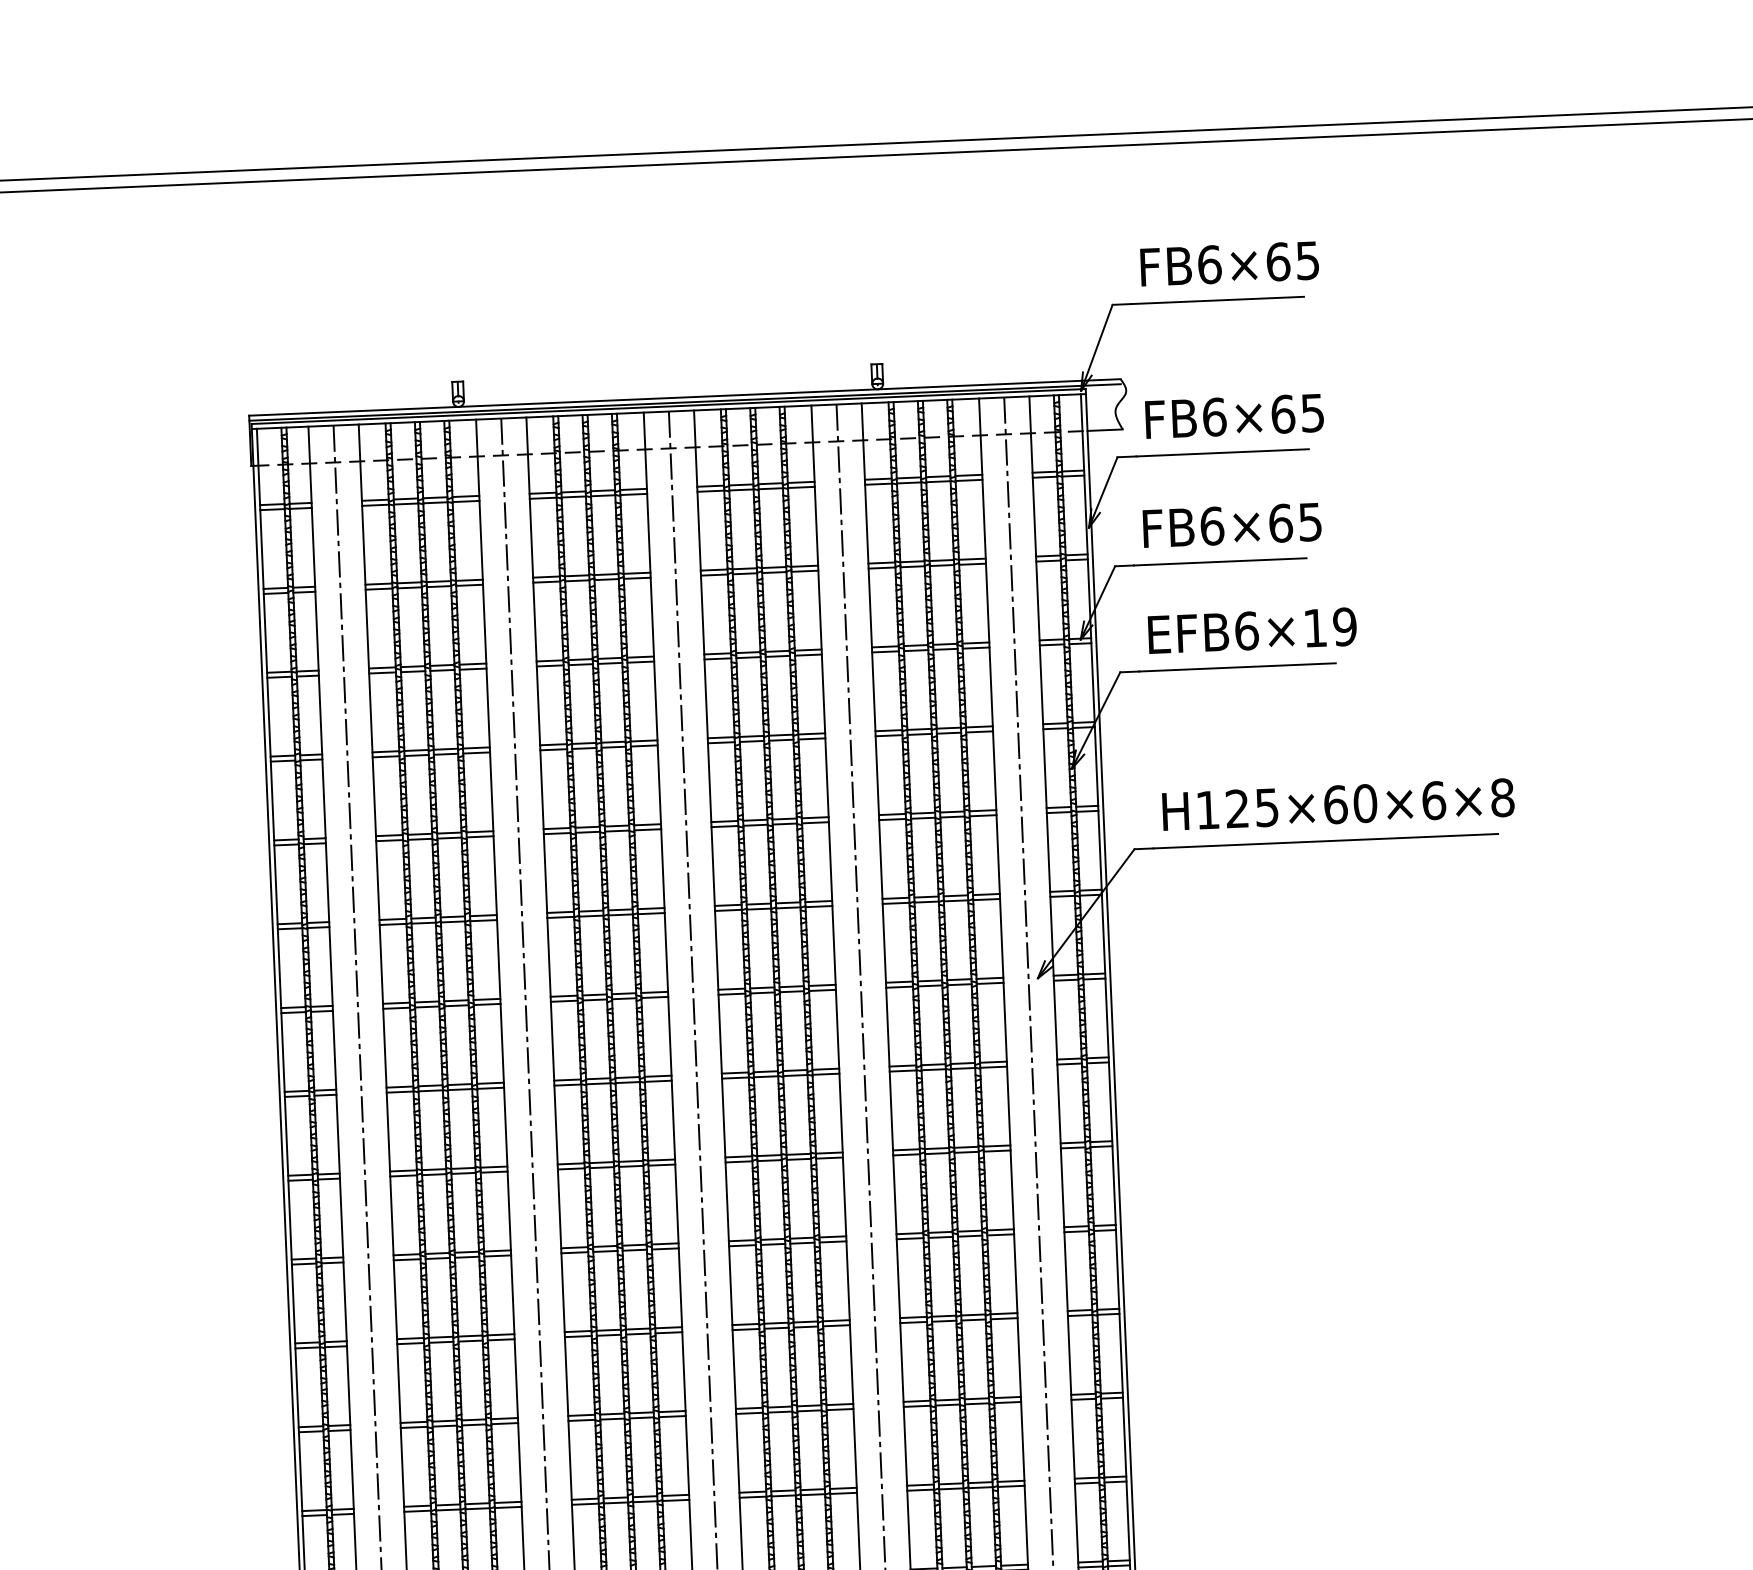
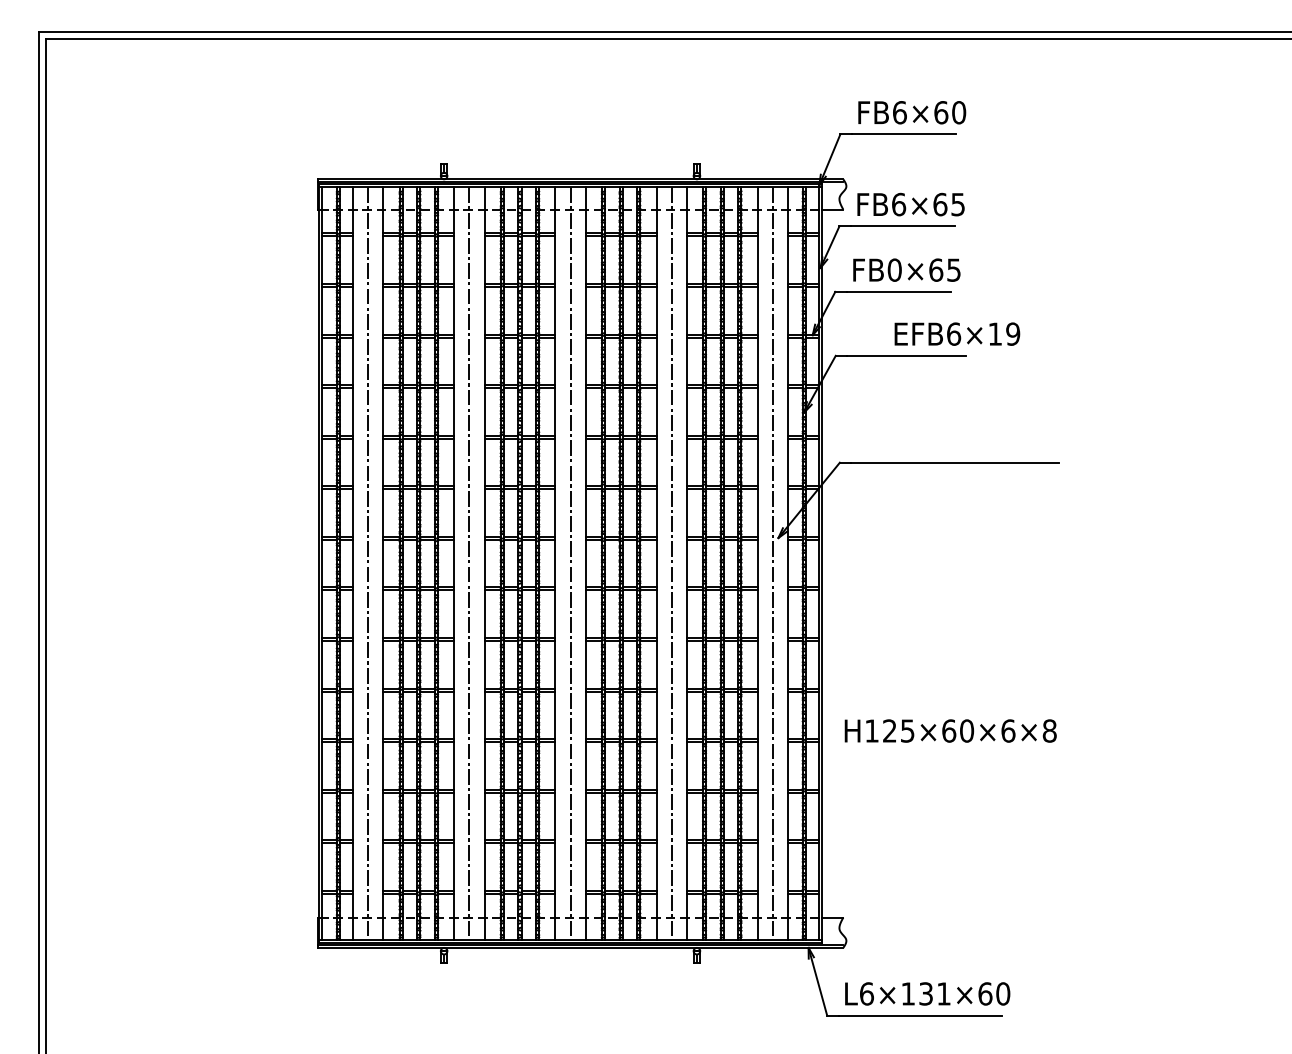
text: (1308, 260) -> (959, 112), FB6×65 -> FB6×60
text: (1211, 525) -> (894, 269), FB6×65 -> FB0×65
text: (1252, 629) -> (957, 333), moved
text: (1337, 803) -> (950, 730), moved

